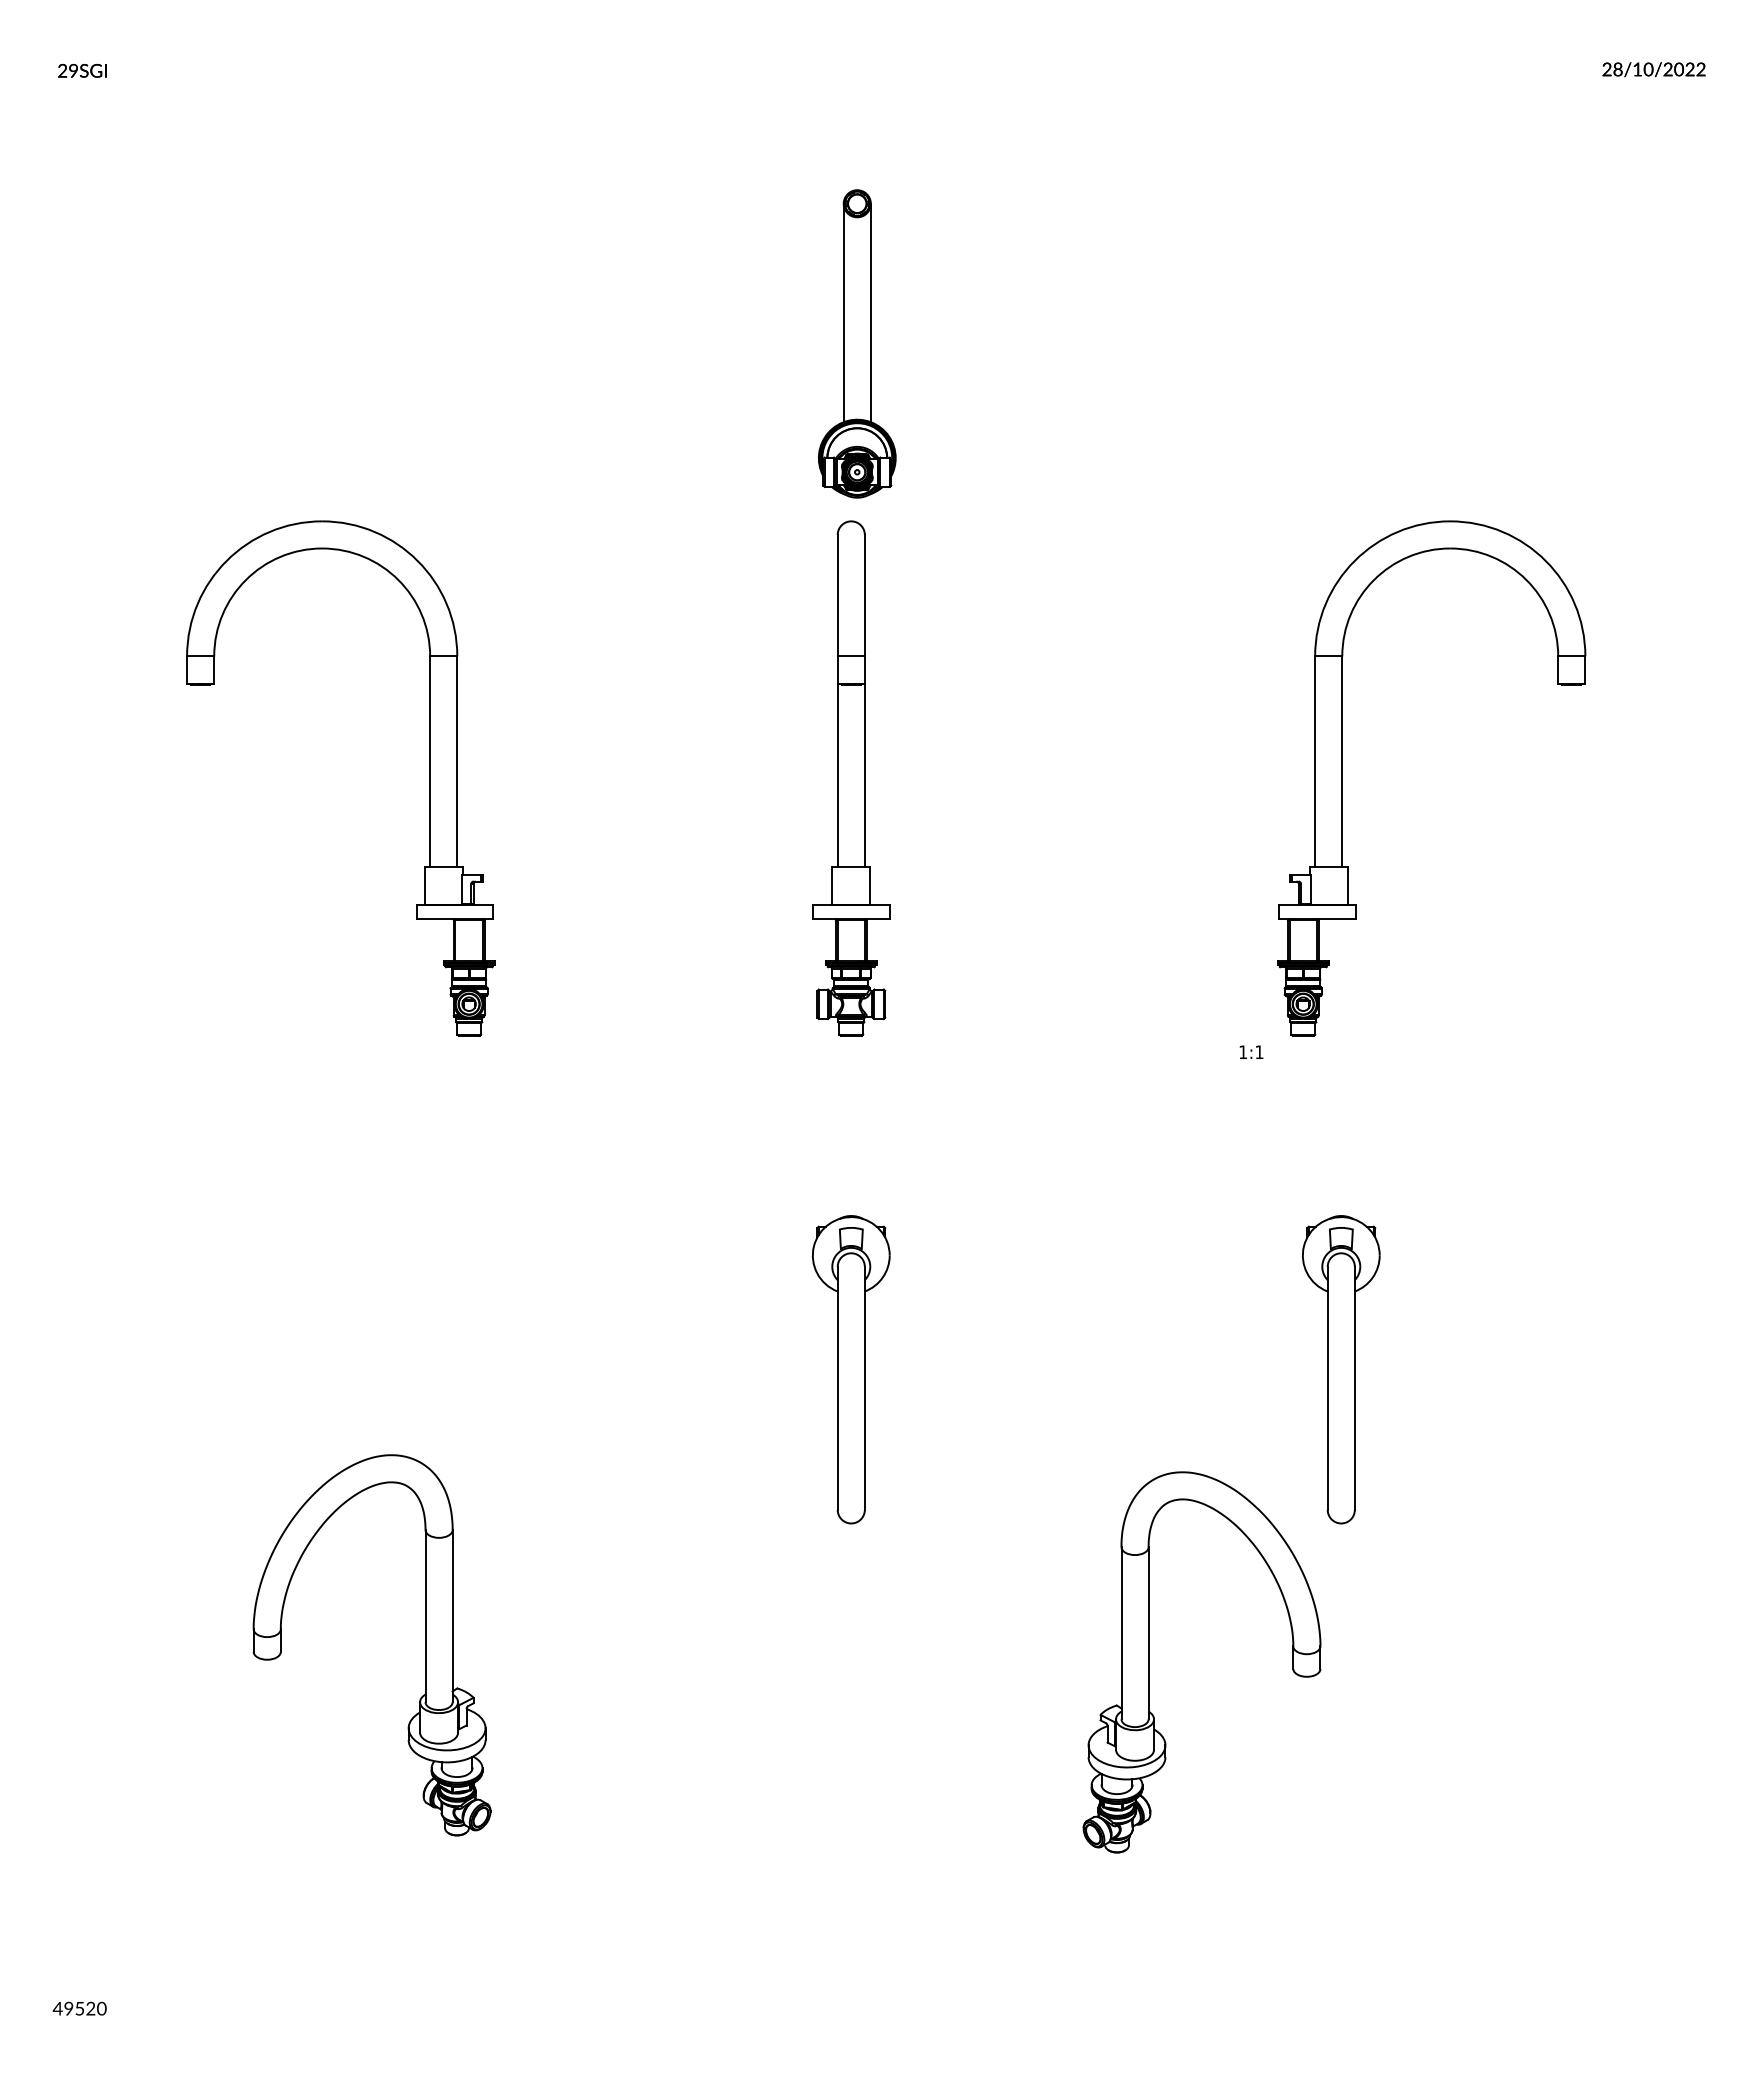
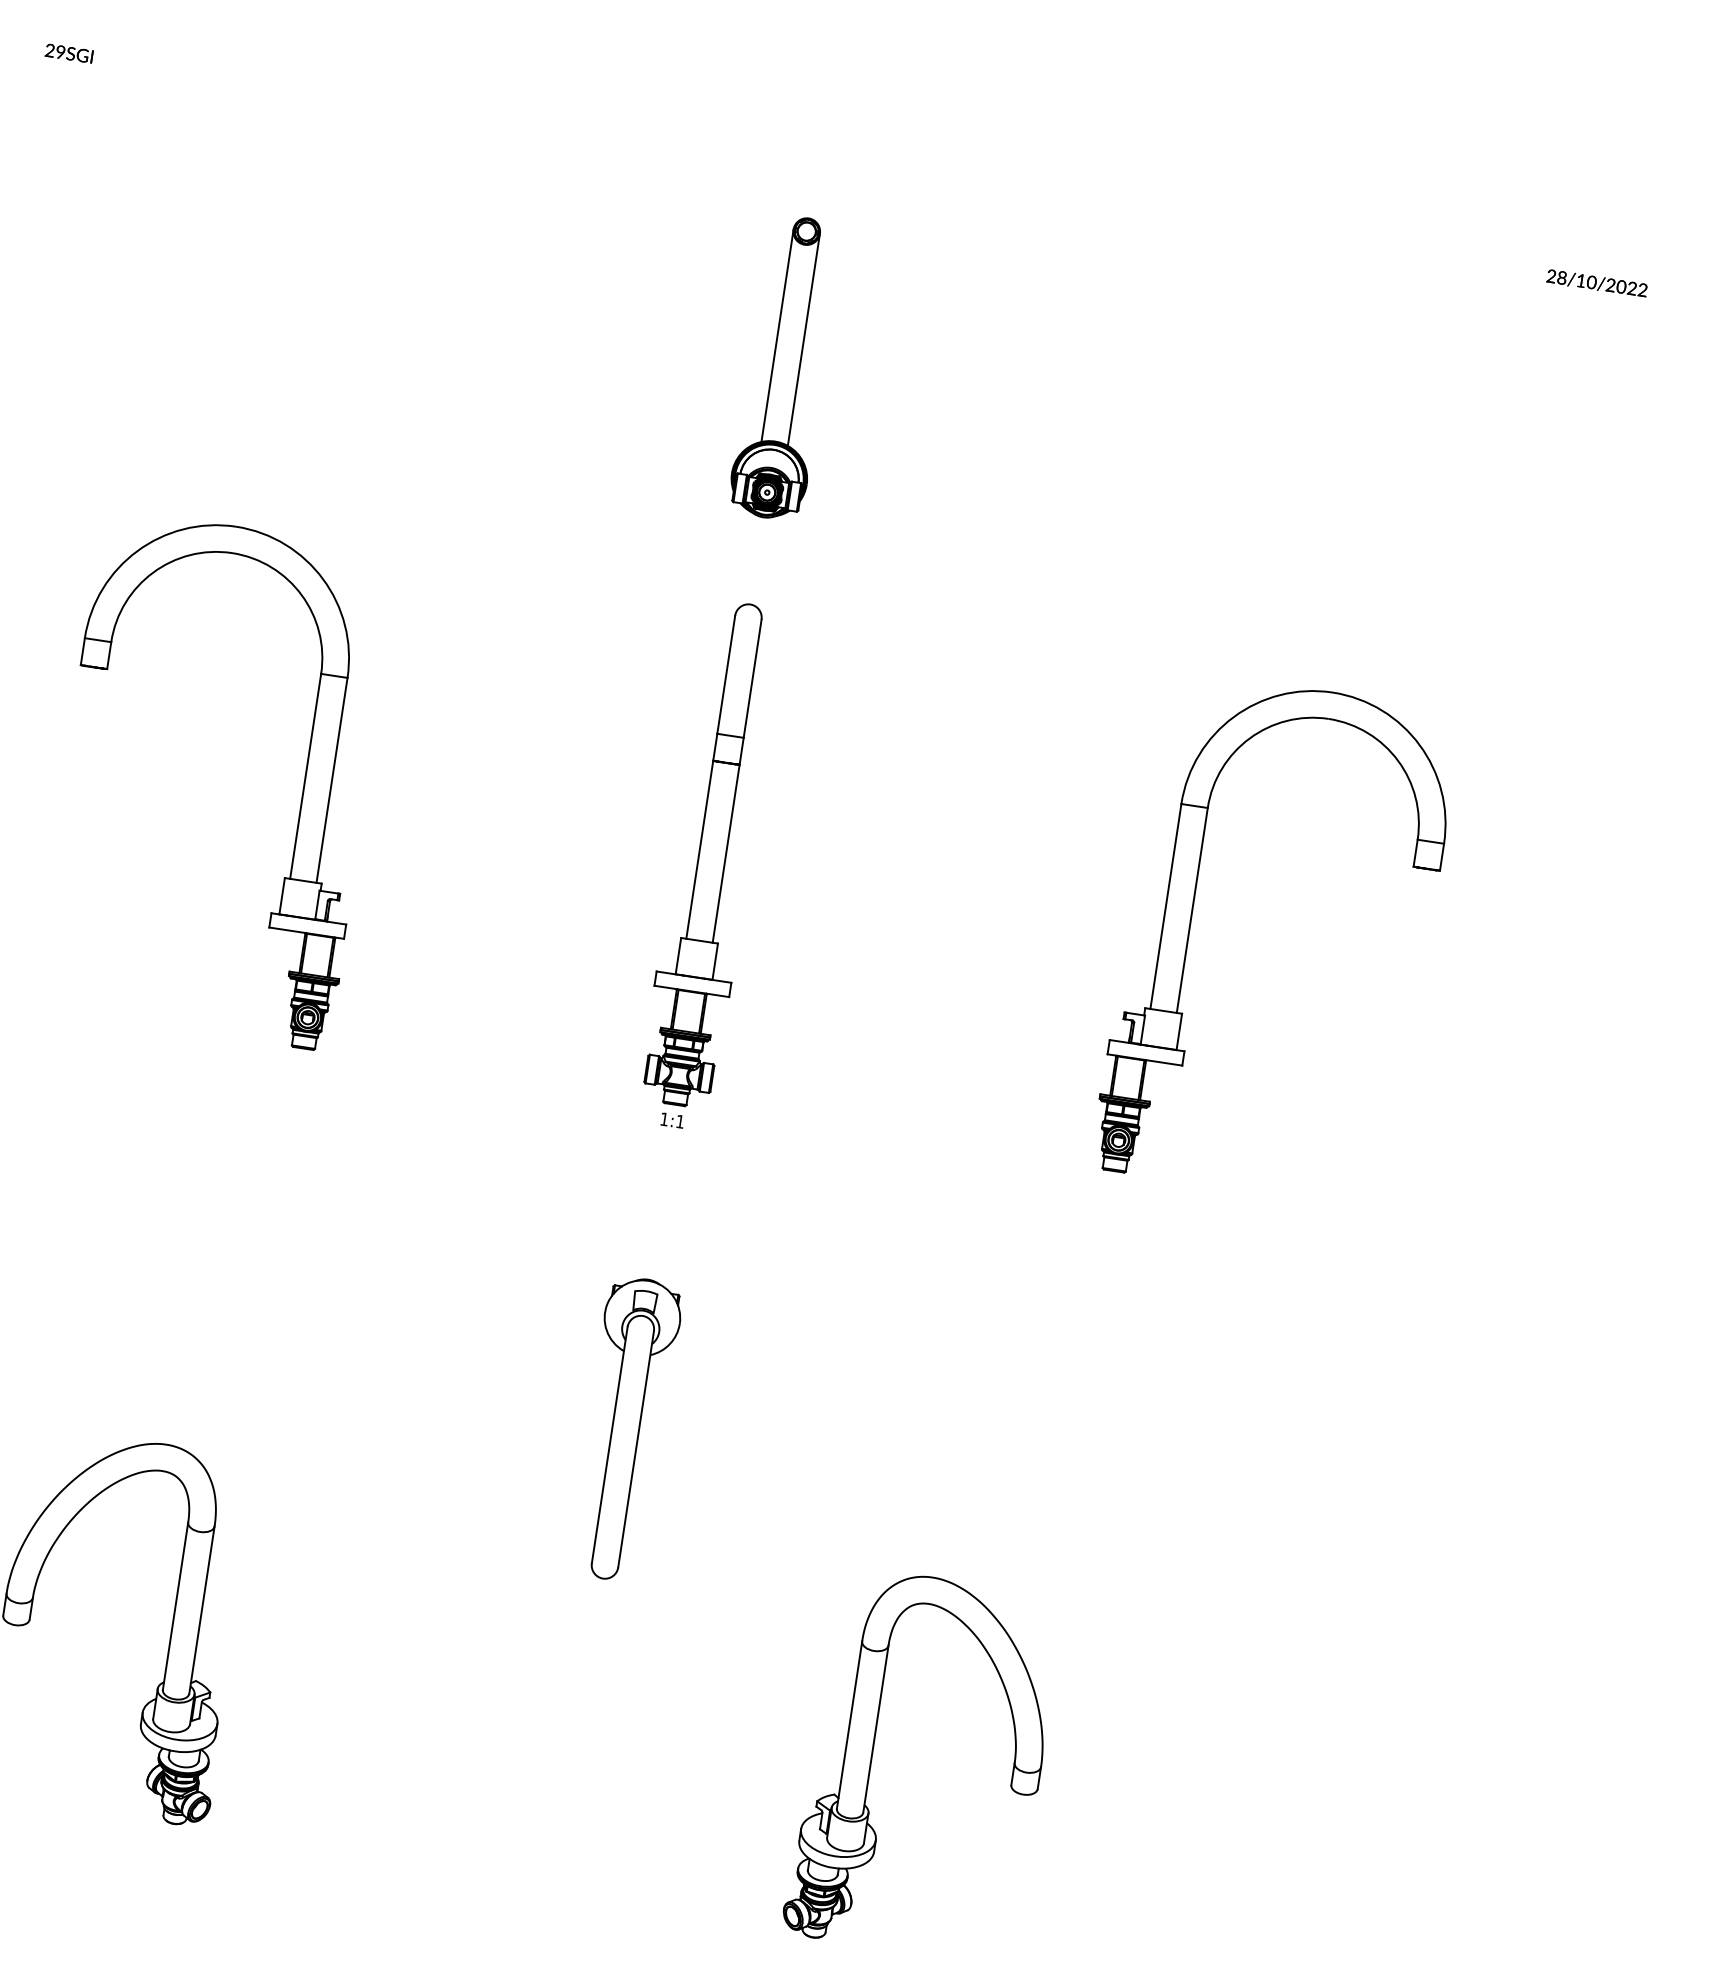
part: (857, 343) -> (786, 367), moved
text: (1251, 1051) -> (672, 1119), moved
part: (1341, 1369) -> (1102, 1500), removed

